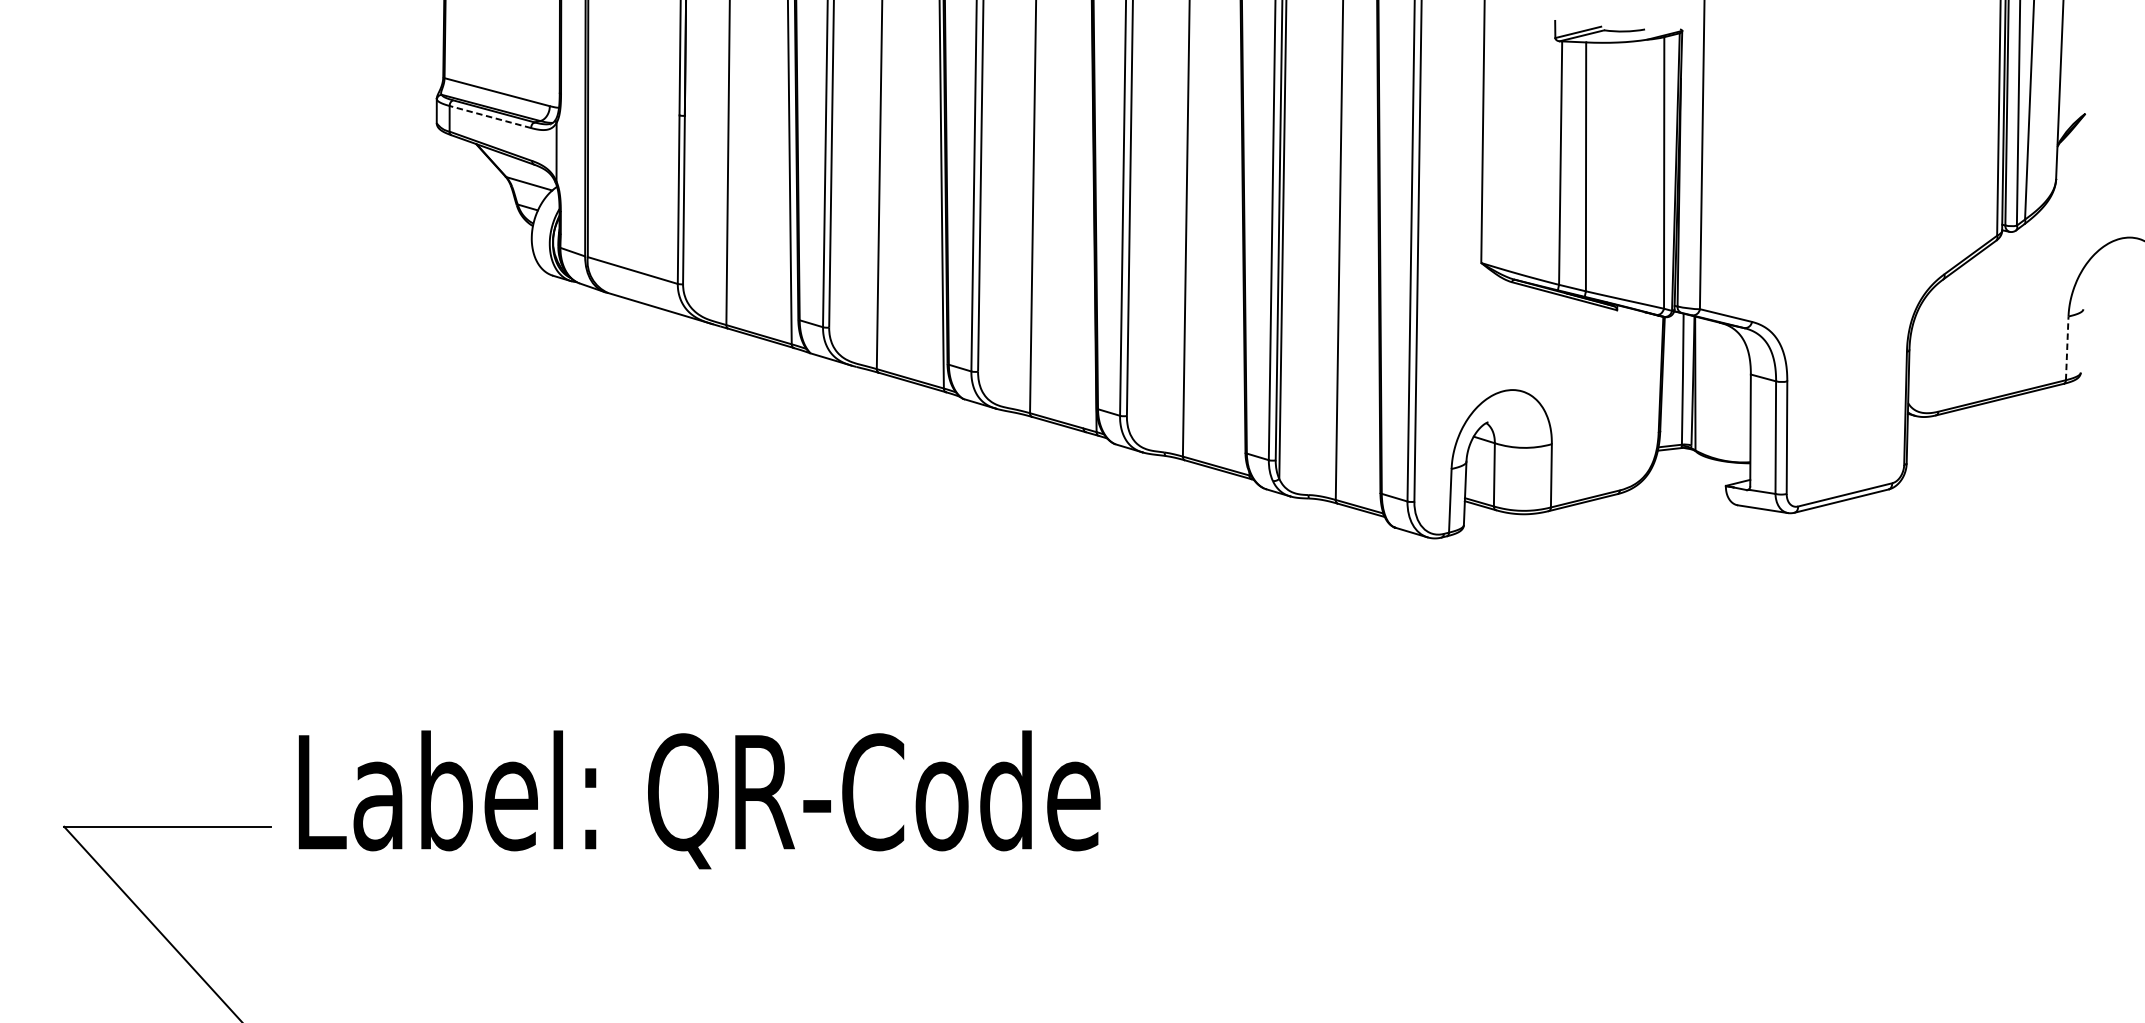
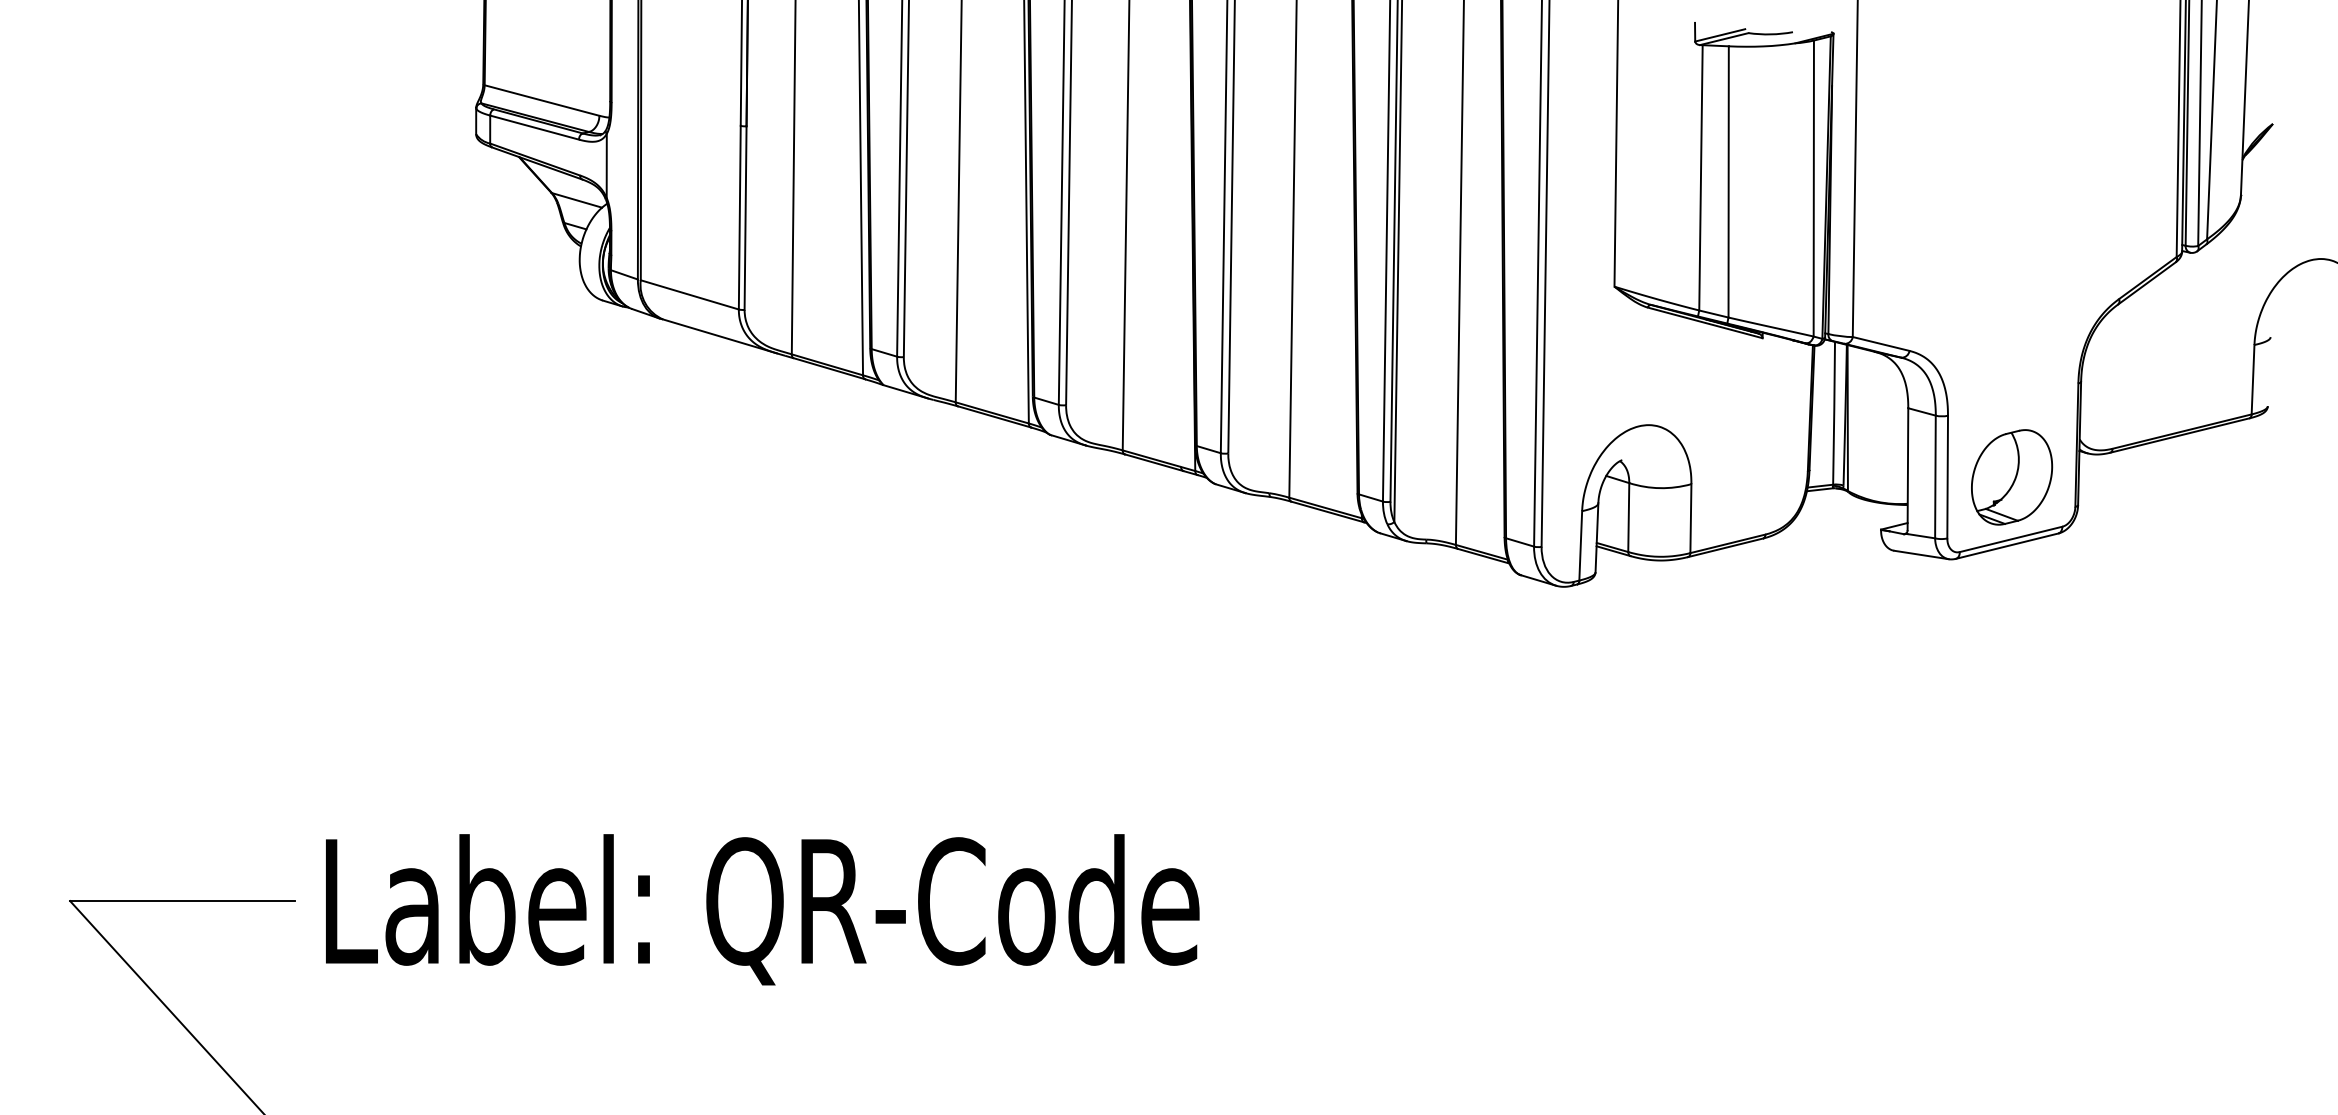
line: (490, 116) -> (534, 127), dashed -> solid
line: (2067, 348) -> (2253, 379), dashed -> solid
part: (1846, 438) -> (2012, 477), added
text: (699, 799) -> (762, 909), moved

